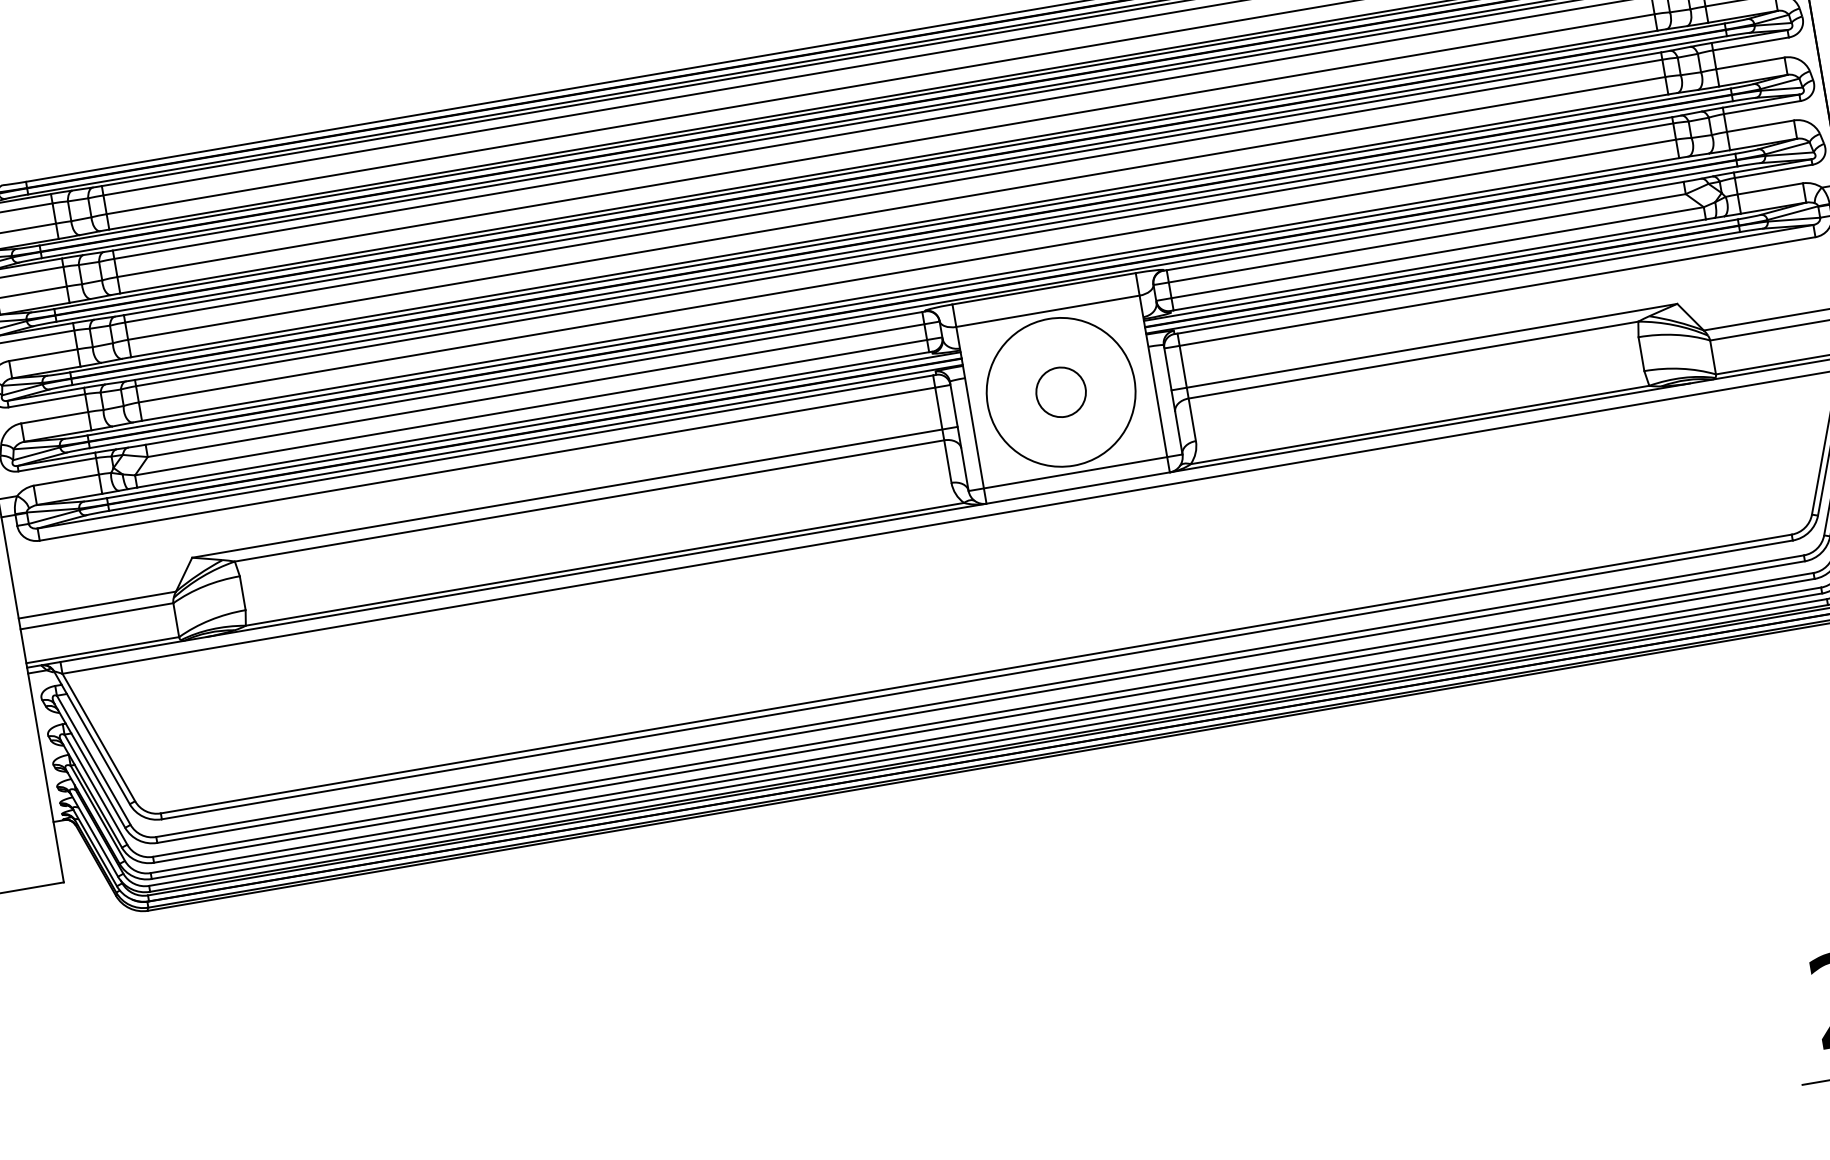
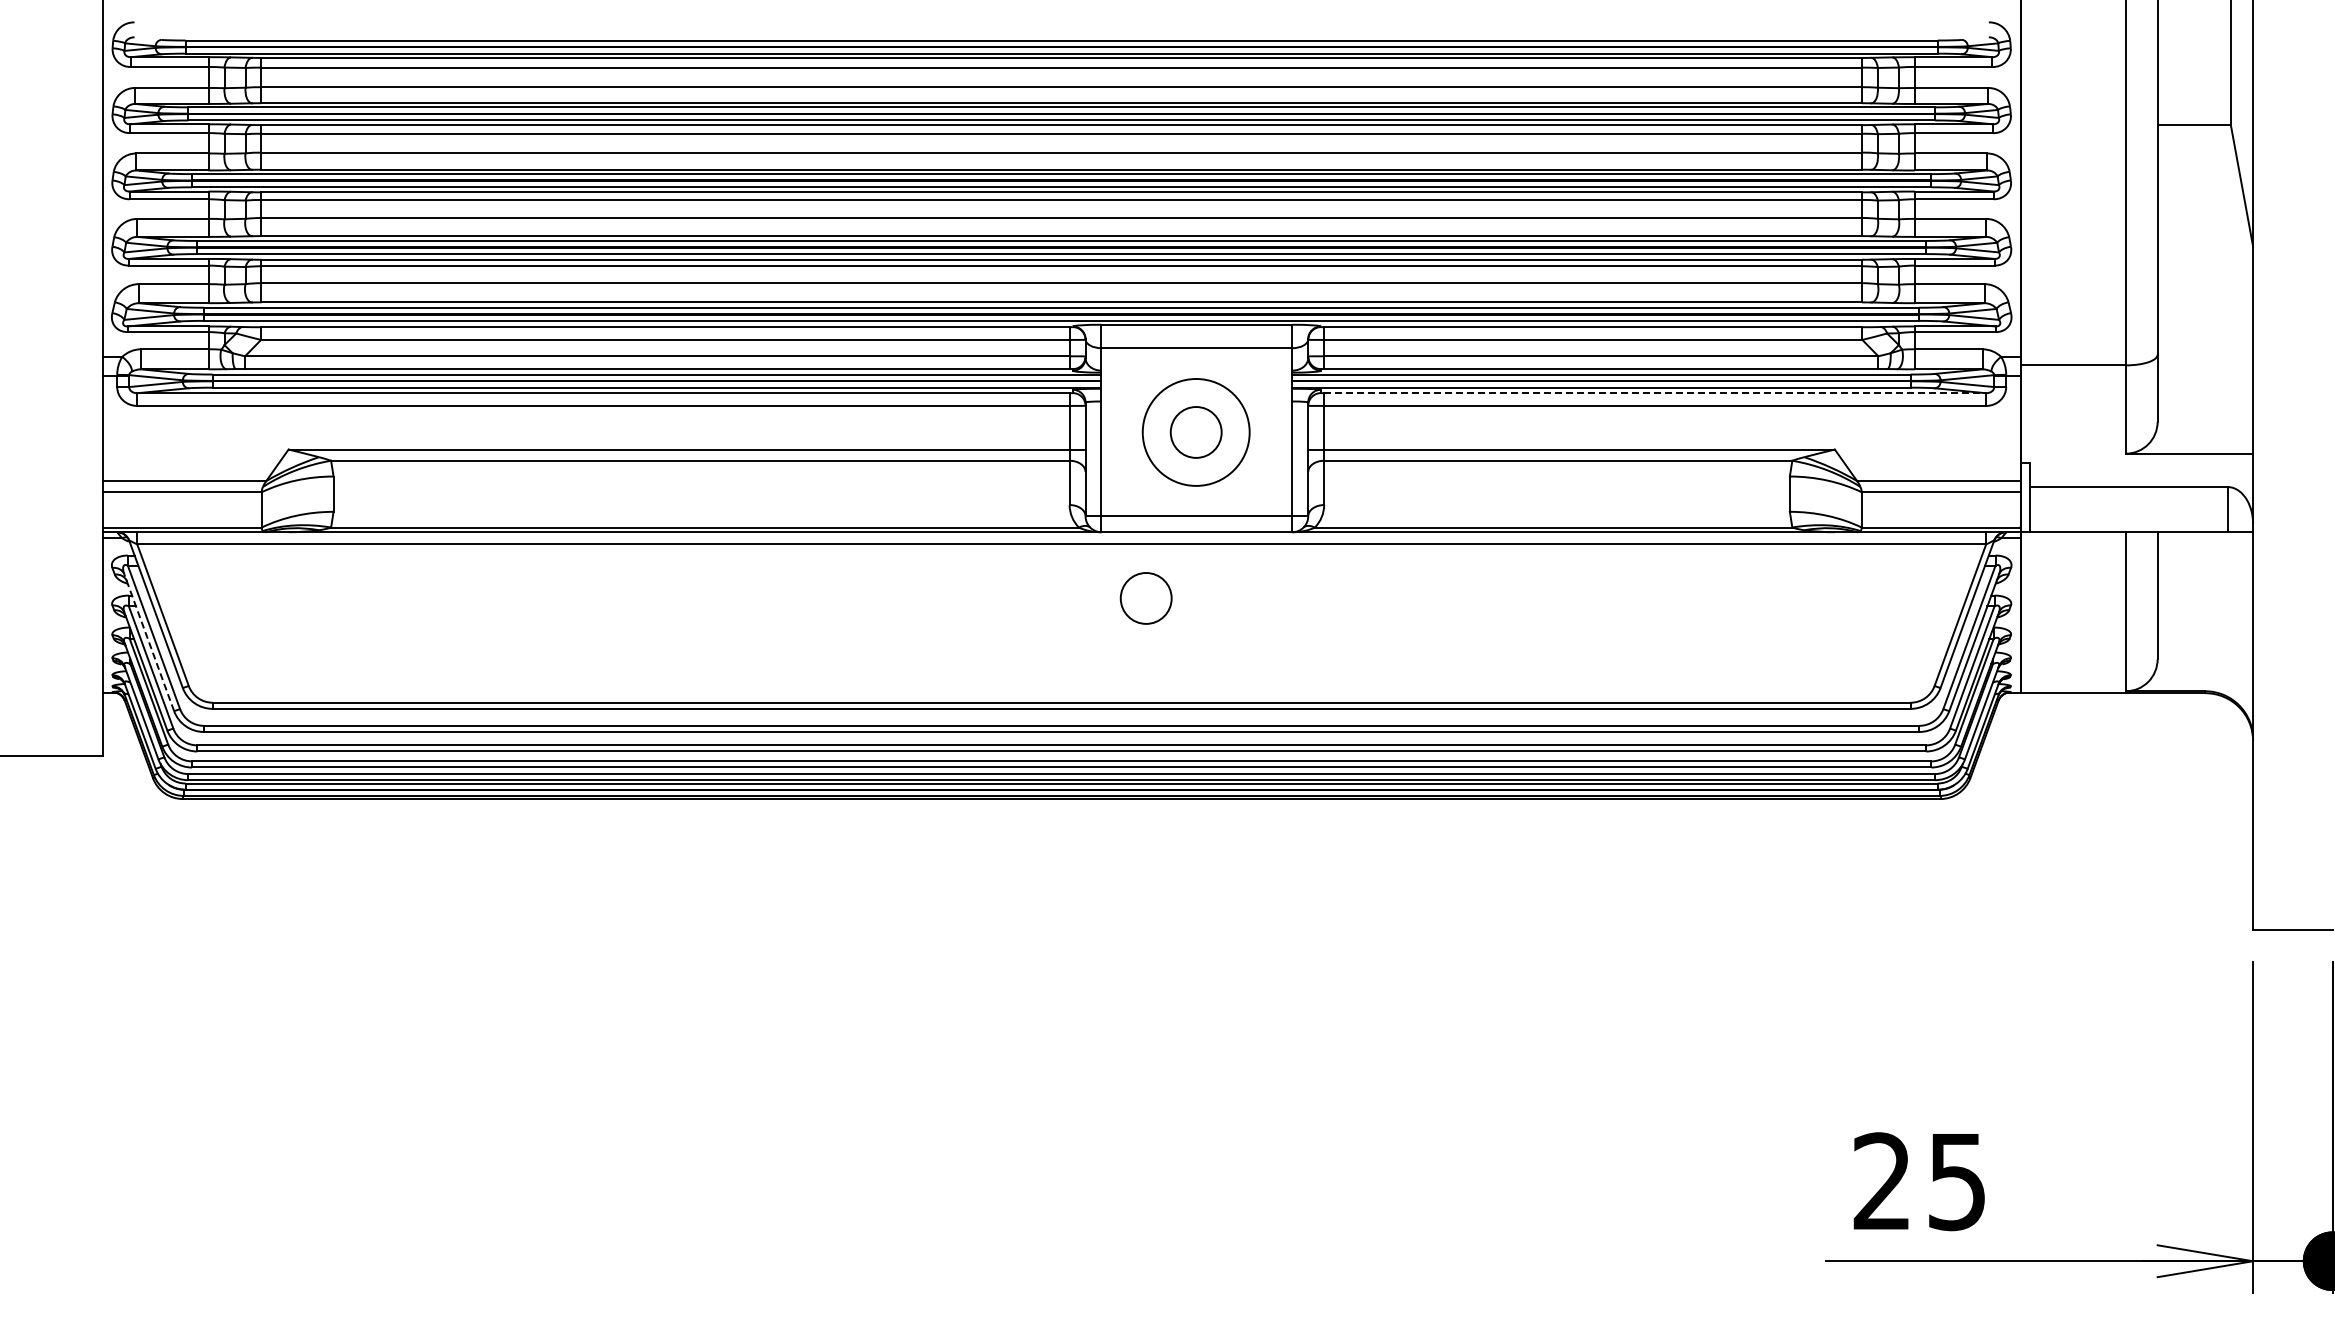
line: (1495, 279) -> (1655, 393), solid -> dashed
circle: (1060, 392) -> (1195, 432), size x0.7
circle: (1039, 560) -> (1145, 598), added
line: (90, 765) -> (149, 642), solid -> dashed

